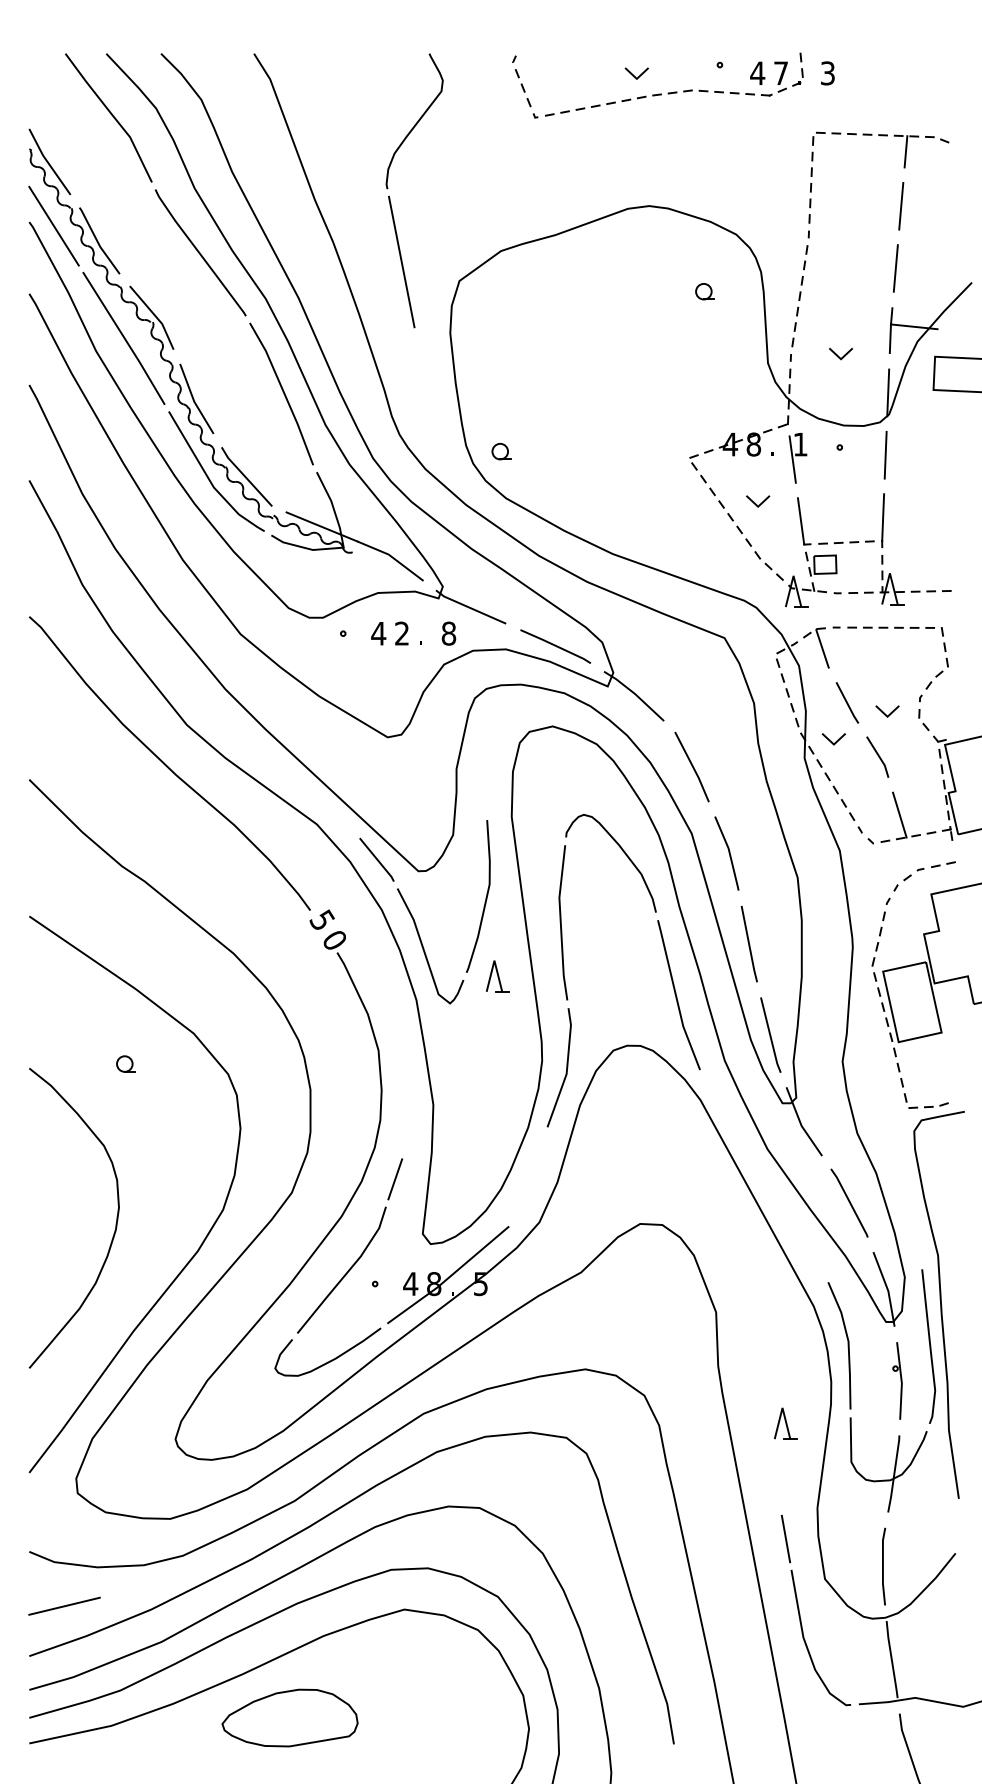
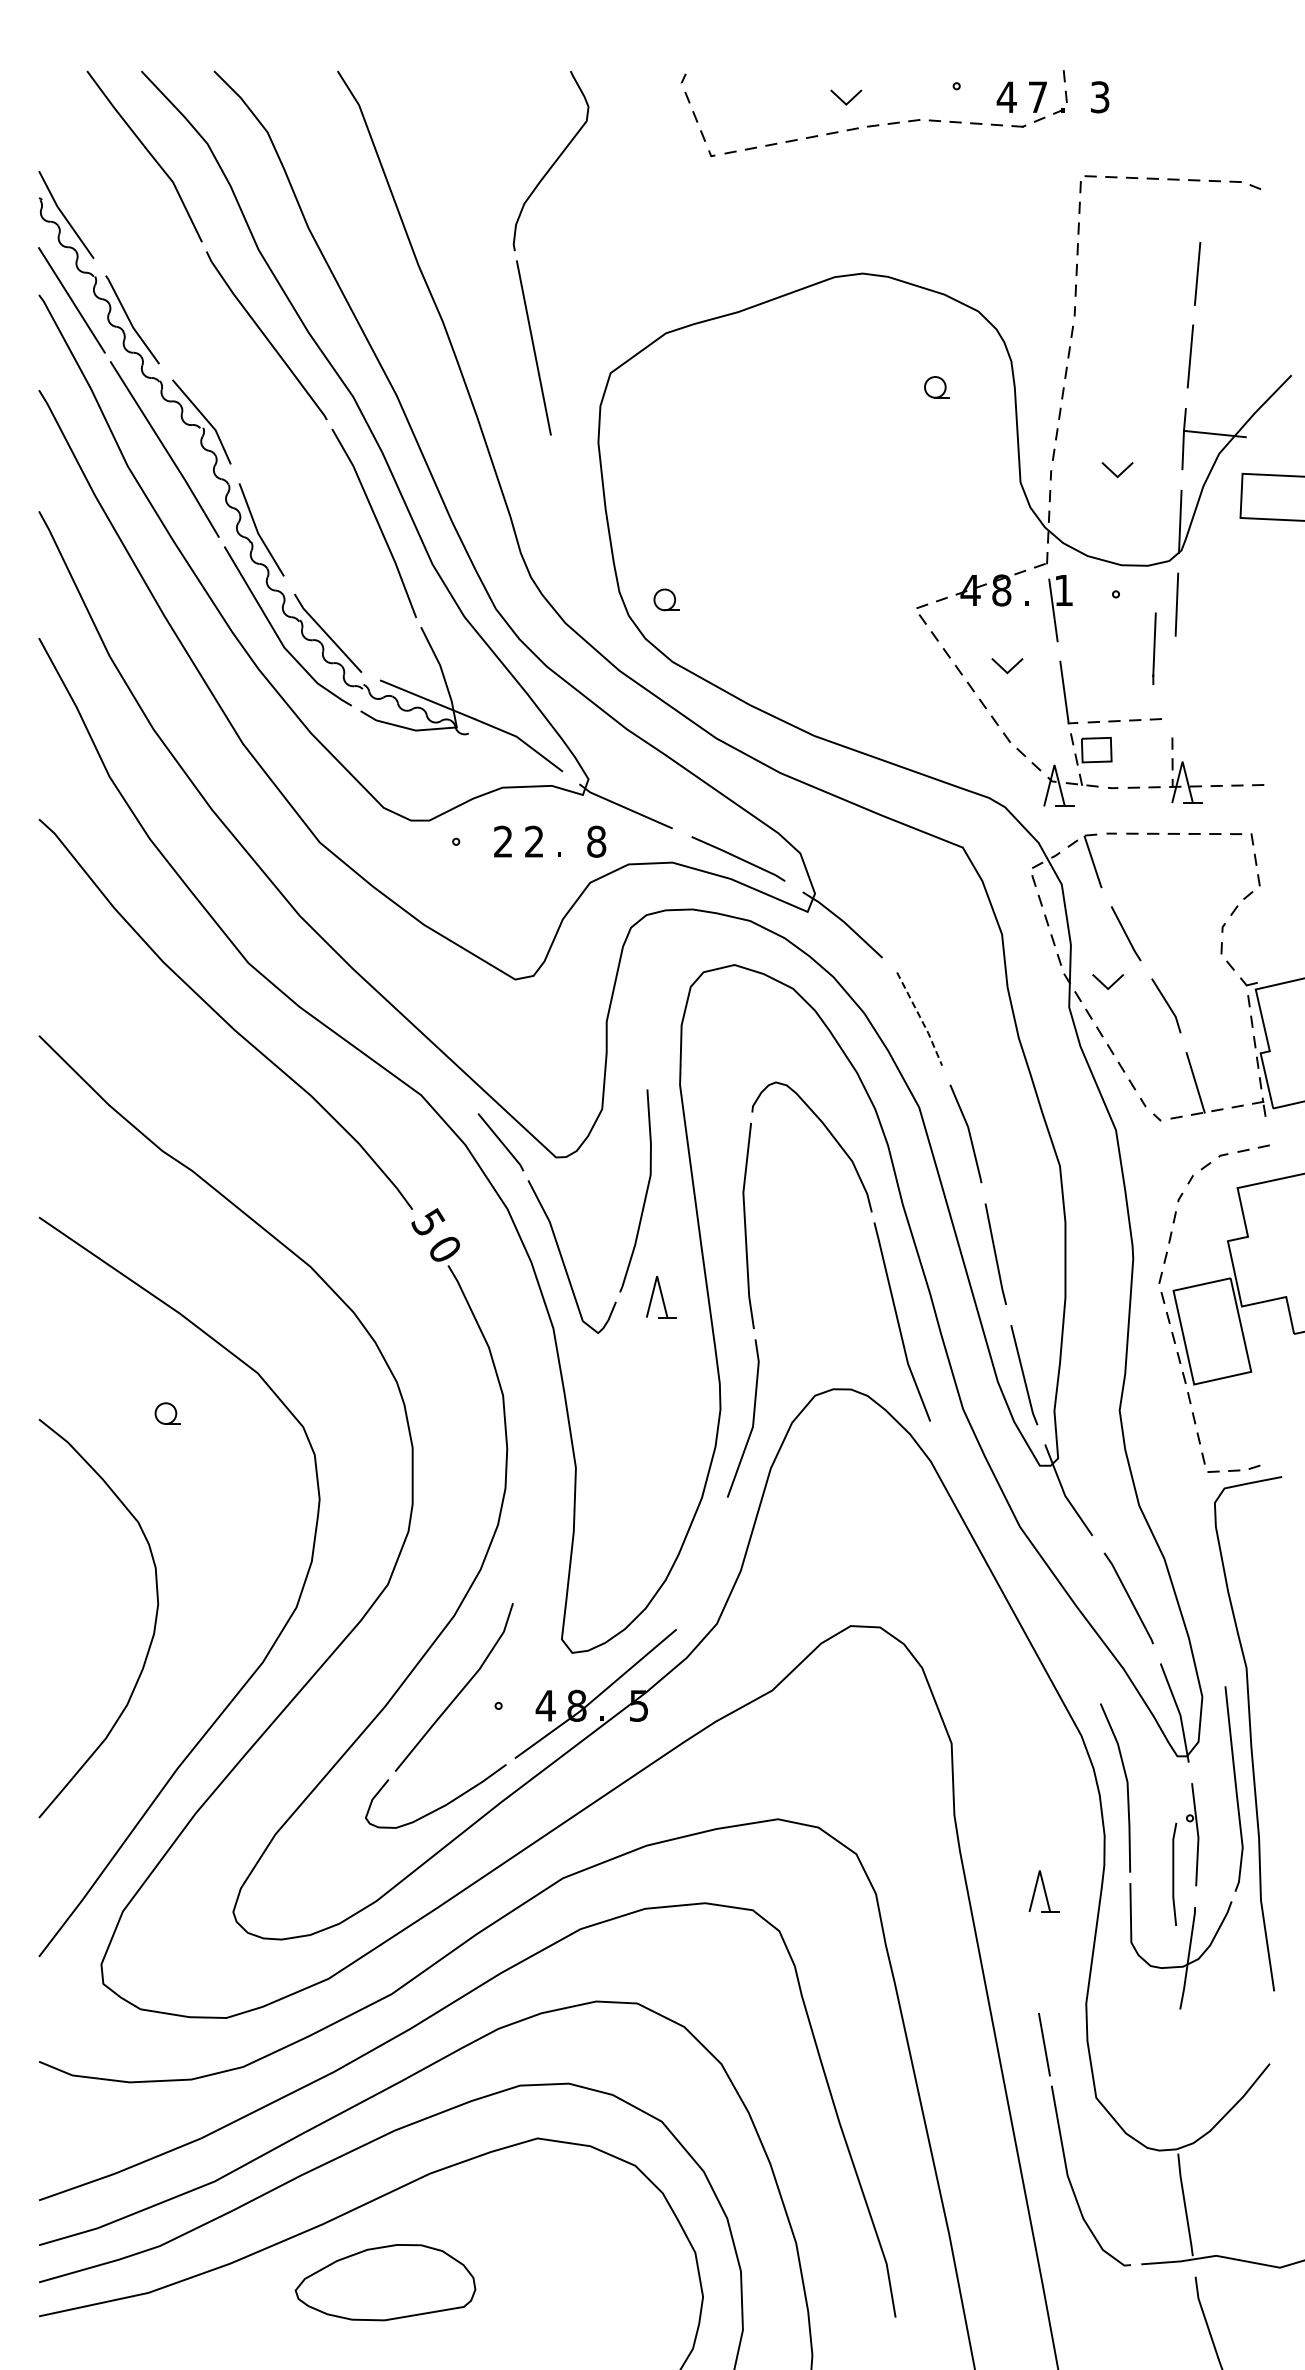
line: (905, 151) -> (1203, 201), removed
line: (883, 520) -> (1154, 648), moved
text: (378, 633) -> (503, 841), 4 -> 2
line: (889, 714) -> (1181, 948), removed
line: (693, 767) -> (921, 1019), solid -> dashed
line: (395, 1179) -> (525, 1566), removed
line: (883, 1565) -> (1174, 1873), moved
line: (64, 1605) -> (85, 2133), removed

